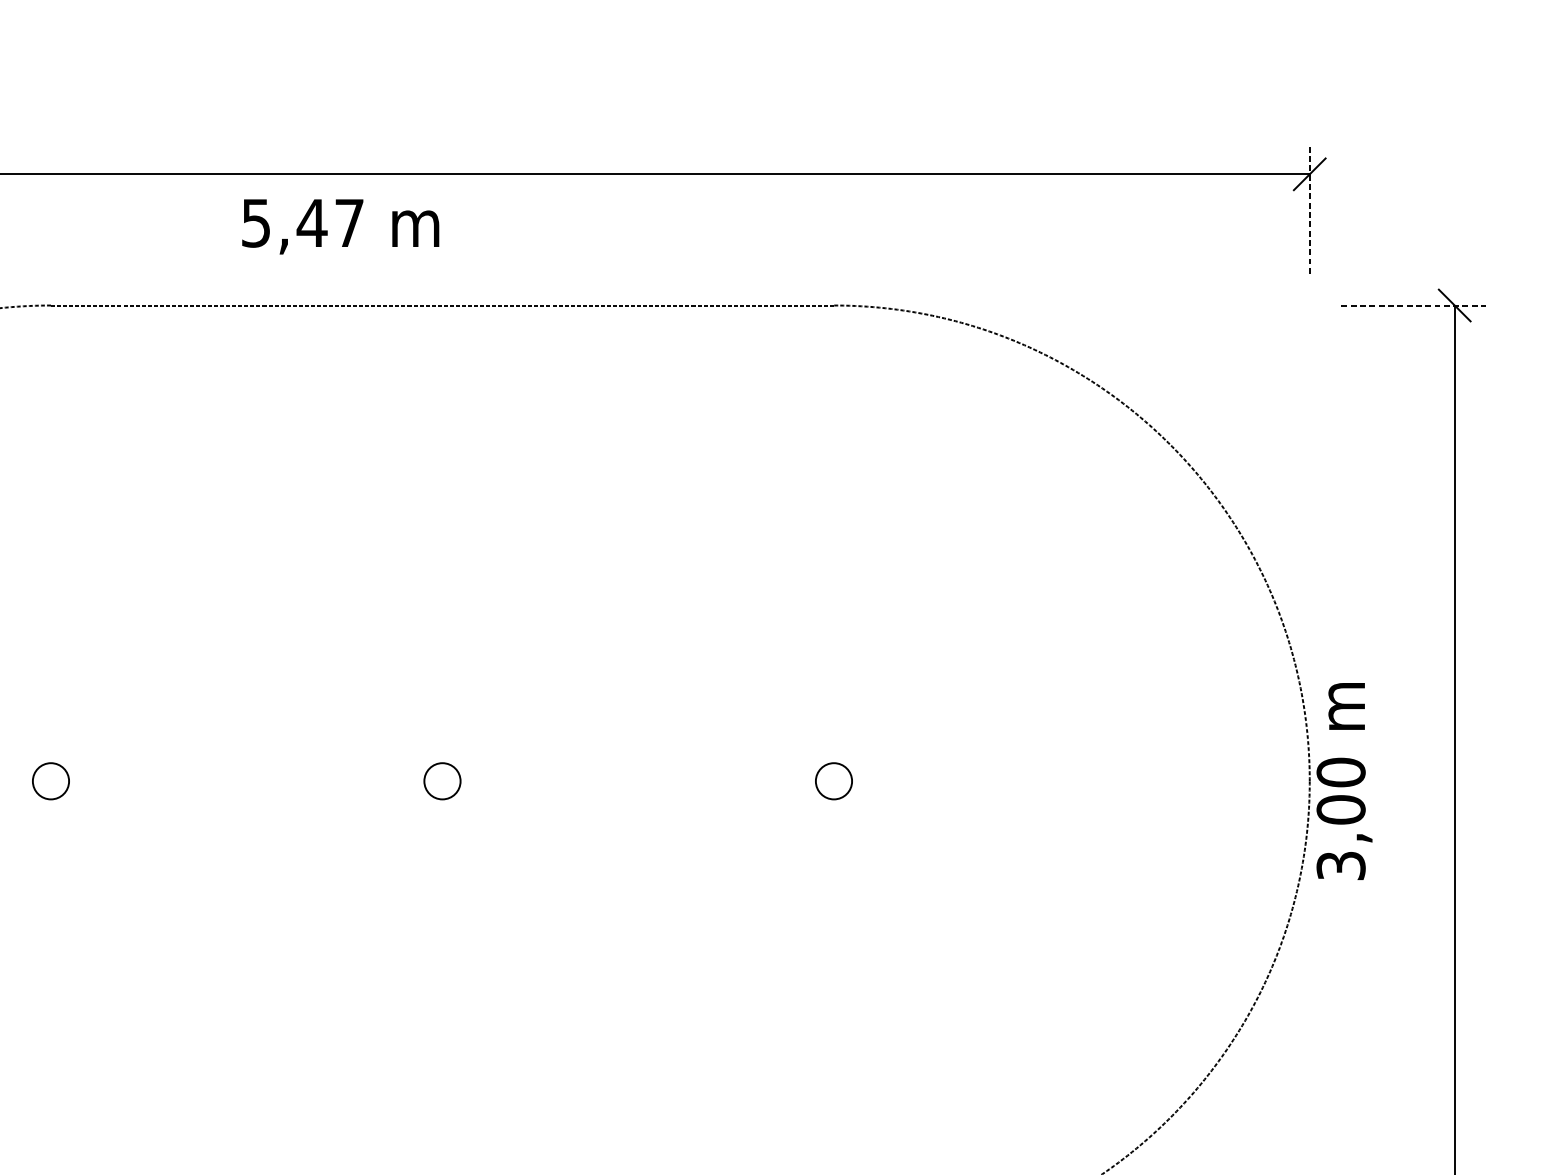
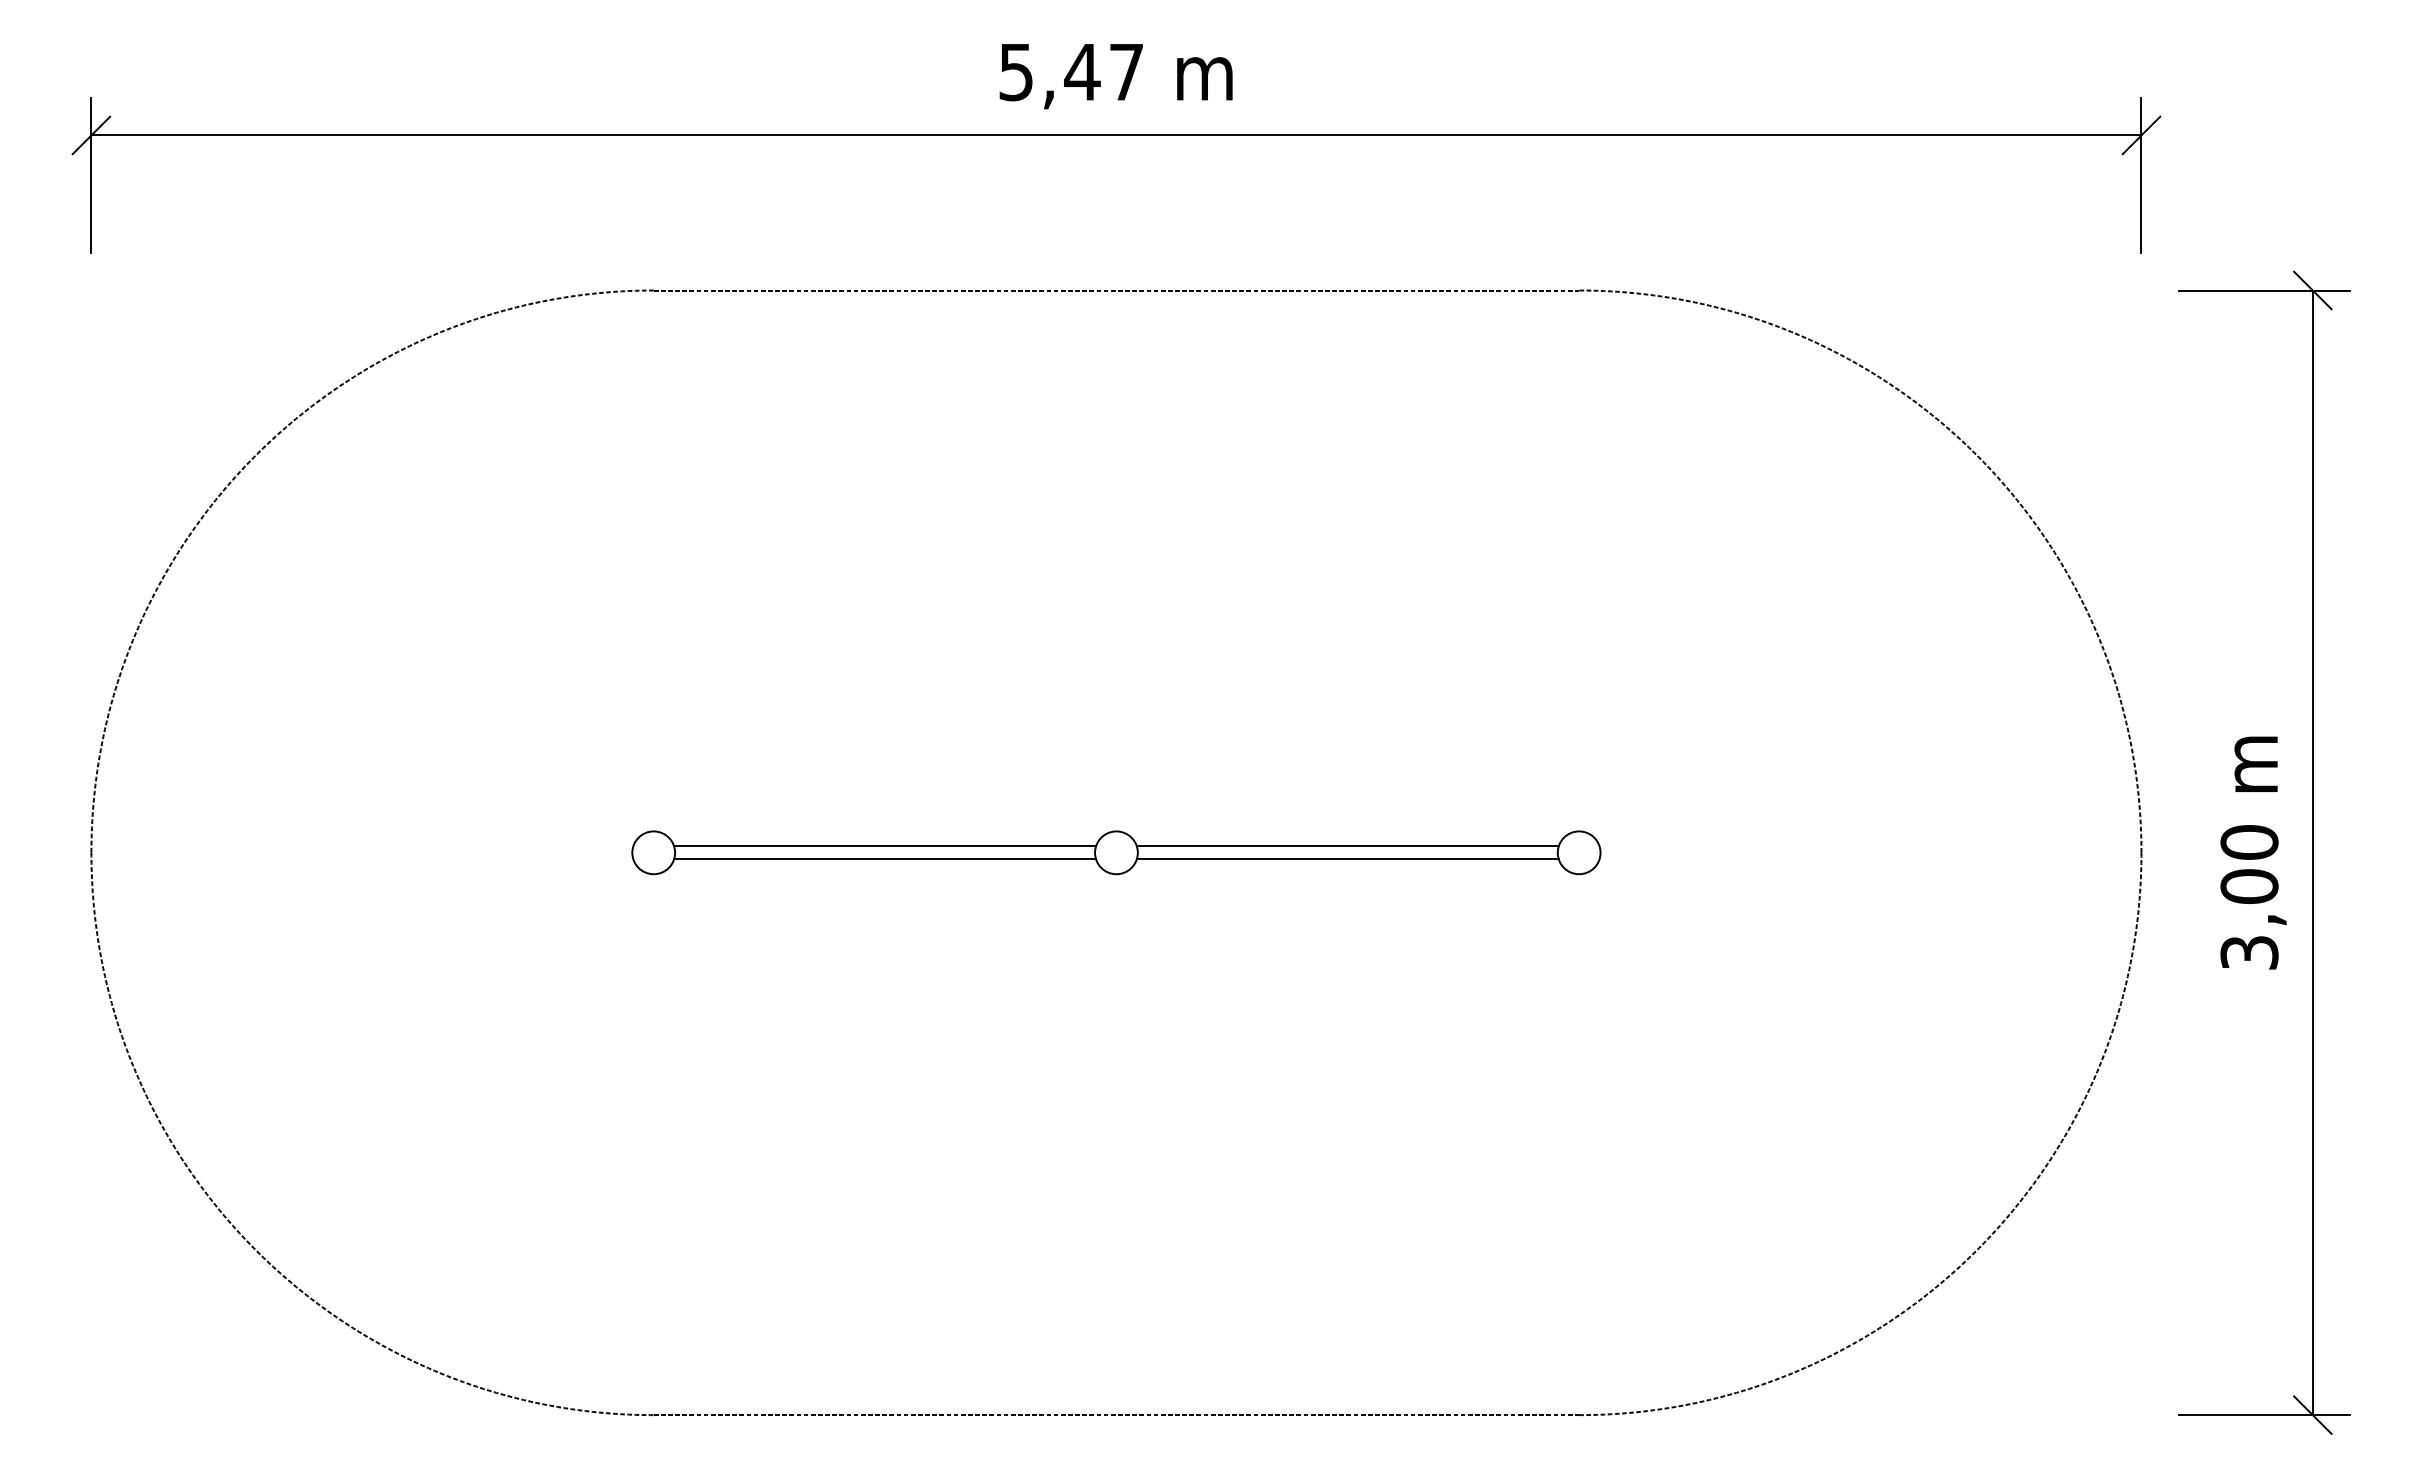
line: (1309, 208) -> (2141, 175), dashed -> solid
text: (340, 226) -> (1115, 76), moved
line: (1413, 305) -> (2264, 290), dashed -> solid
line: (247, 775) -> (885, 846), added
line: (637, 775) -> (1347, 846), added
text: (1344, 781) -> (2253, 852), moved
line: (247, 786) -> (885, 859), added
line: (637, 786) -> (1347, 859), added

